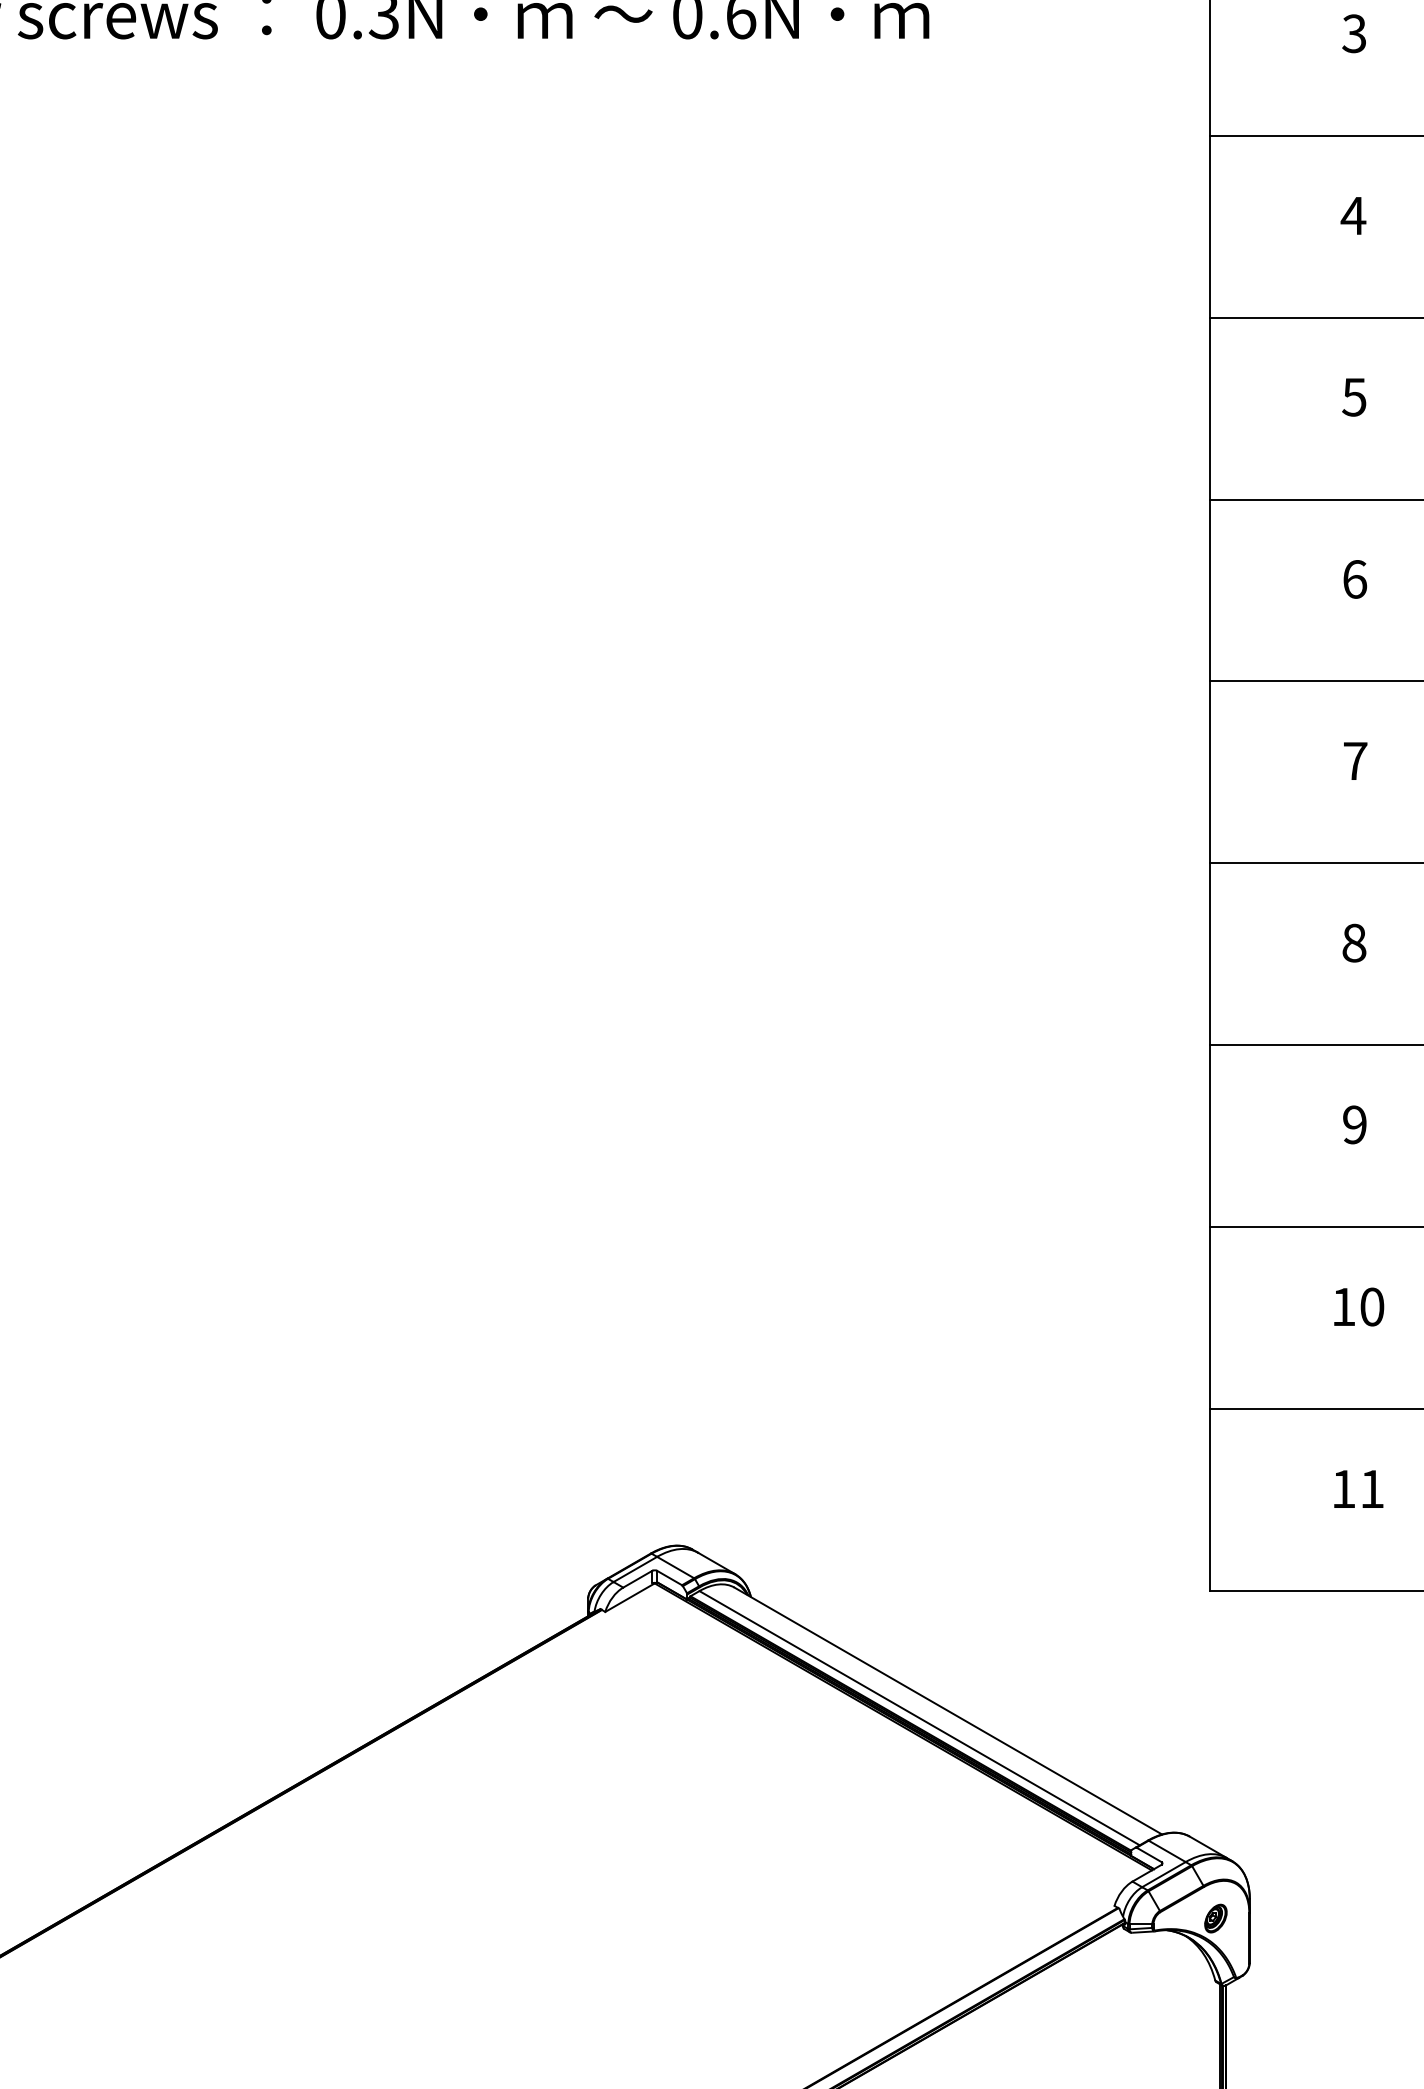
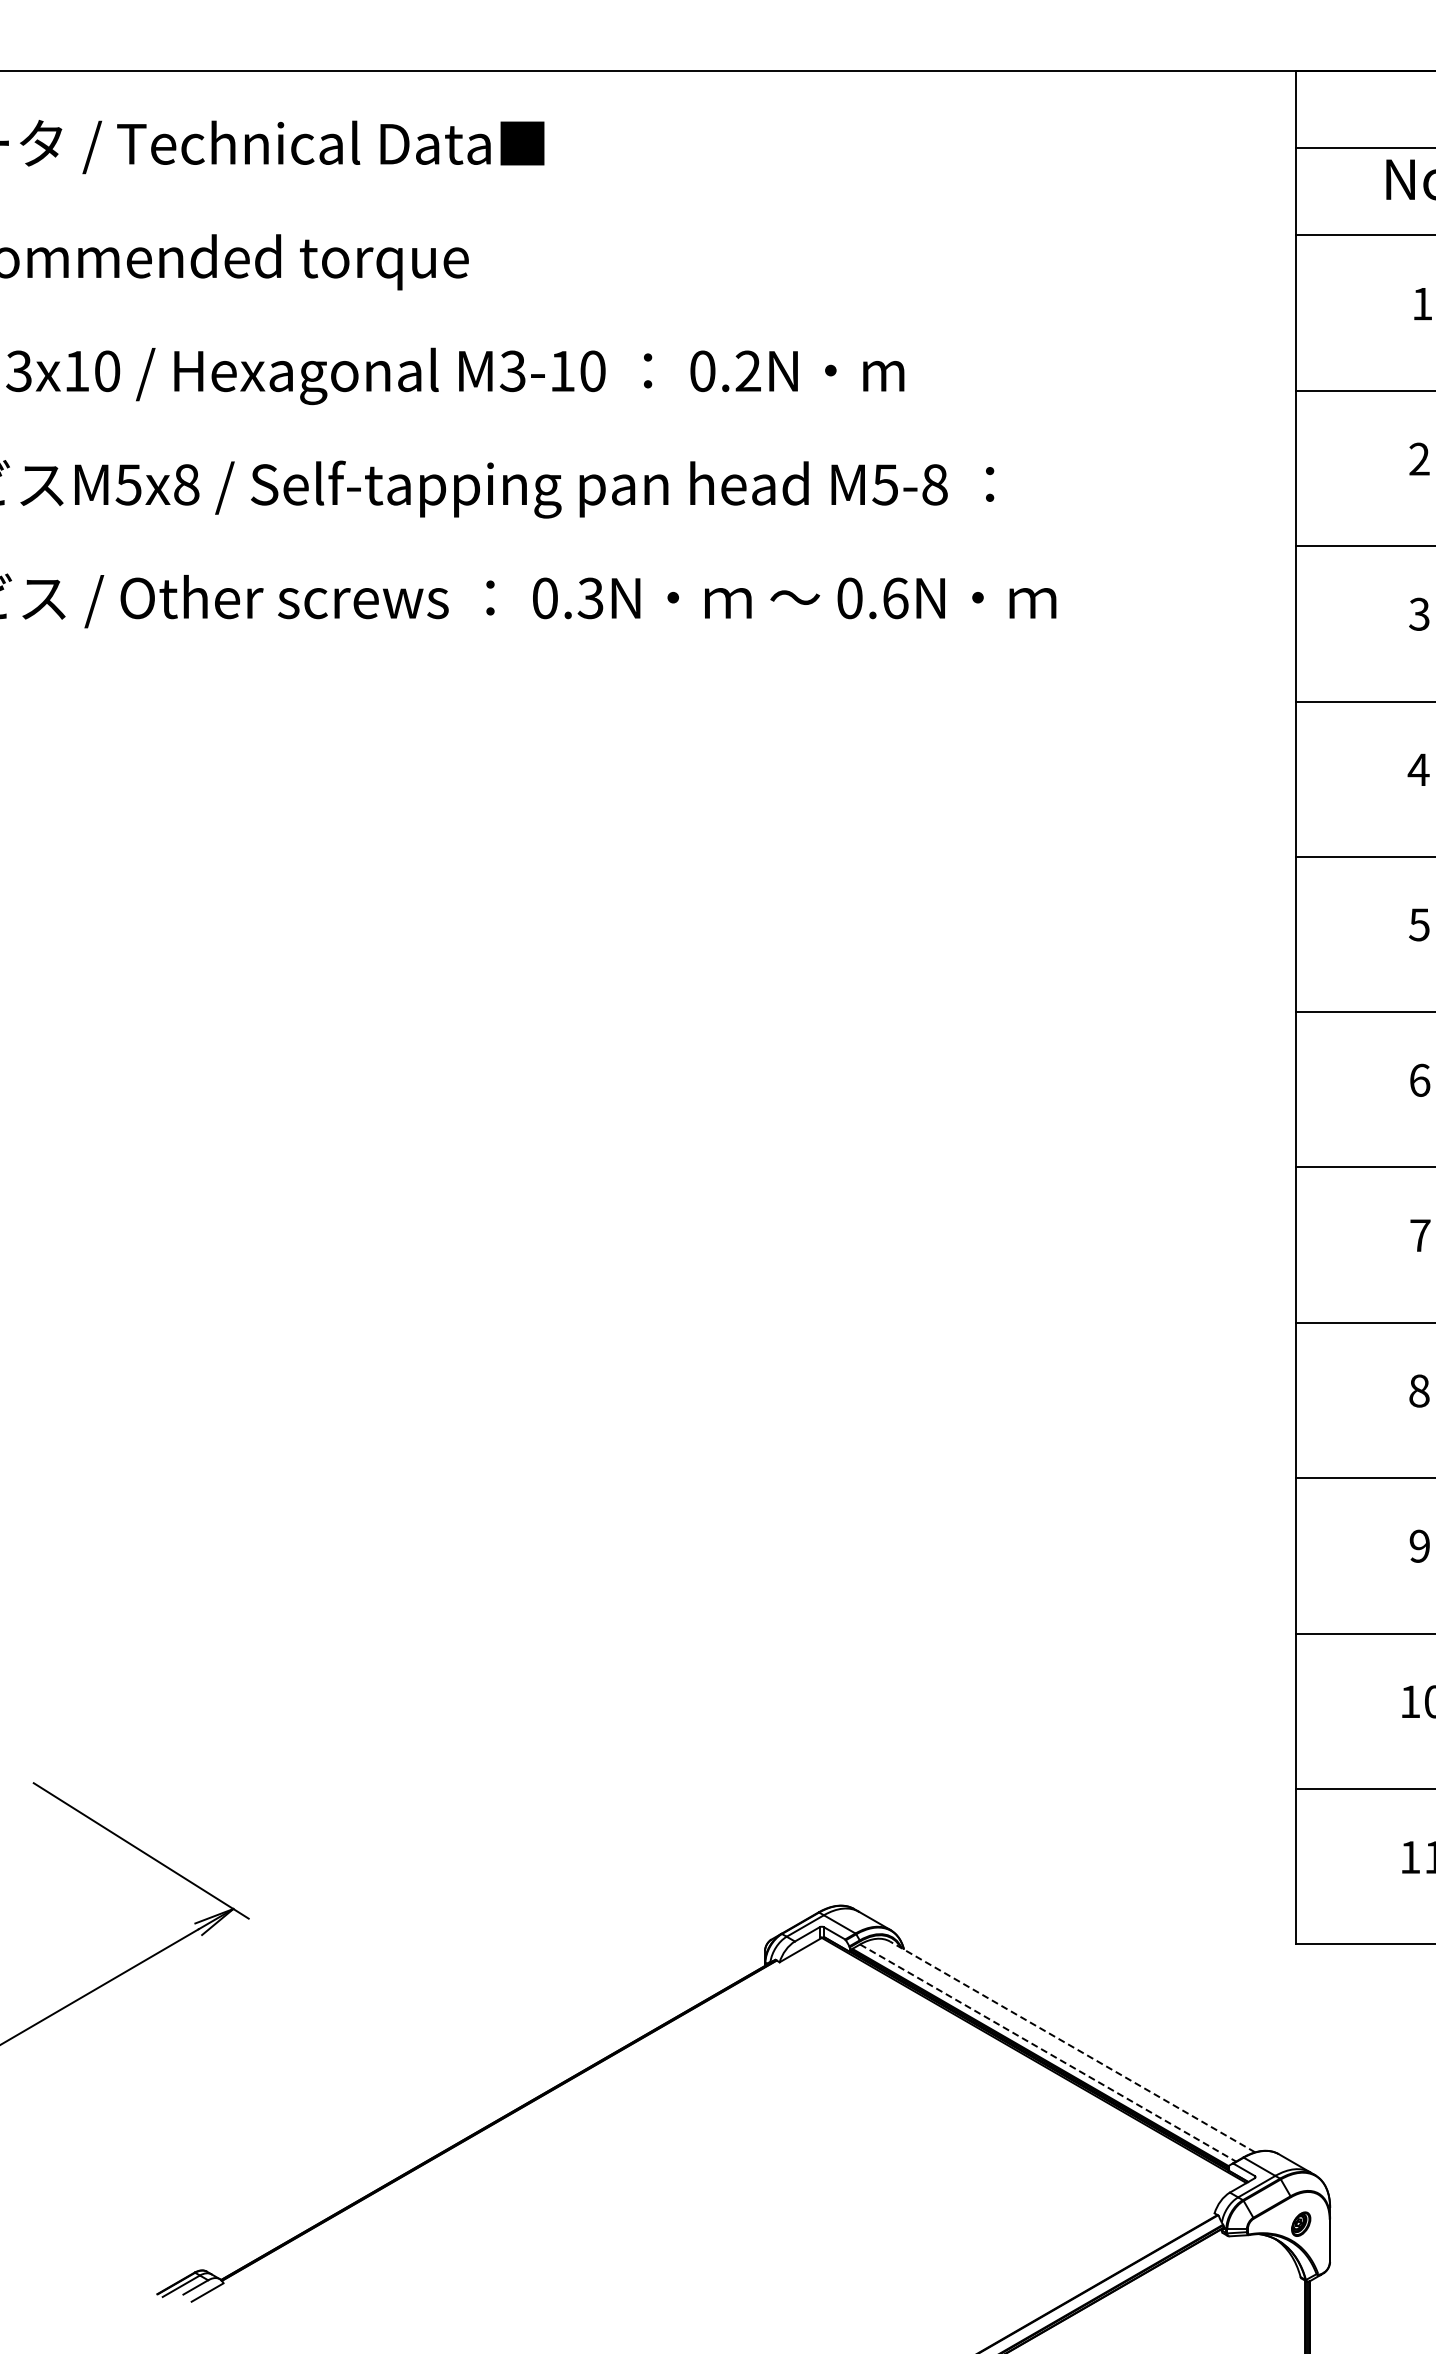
line: (948, 1710) -> (1072, 2046), solid -> dashed
line: (920, 1718) -> (1048, 2053), solid -> dashed

